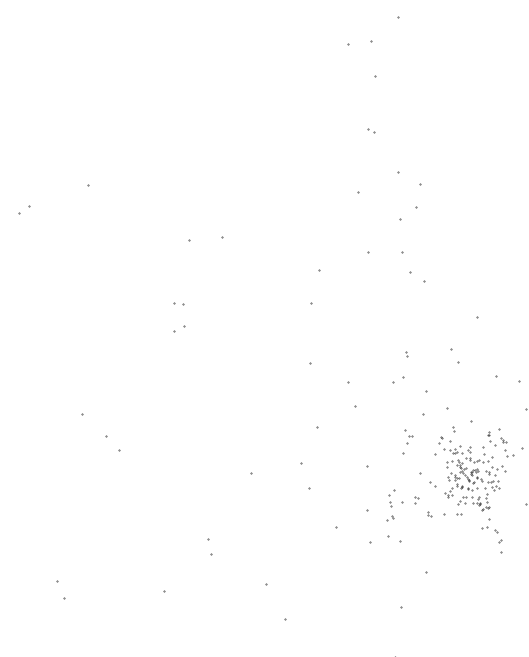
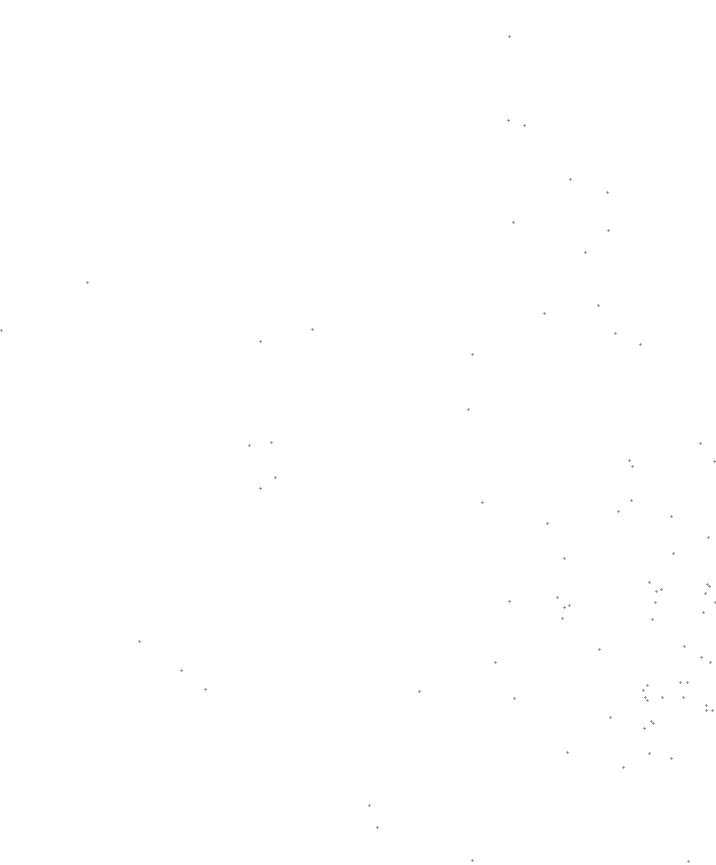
part: (371, 130) -> (517, 121), size x1.6
part: (178, 303) -> (260, 443), size x1.6
part: (349, 436) -> (563, 607), added
part: (391, 498) -> (645, 693), size x0.6
part: (416, 500) -> (685, 689), size x1.6

